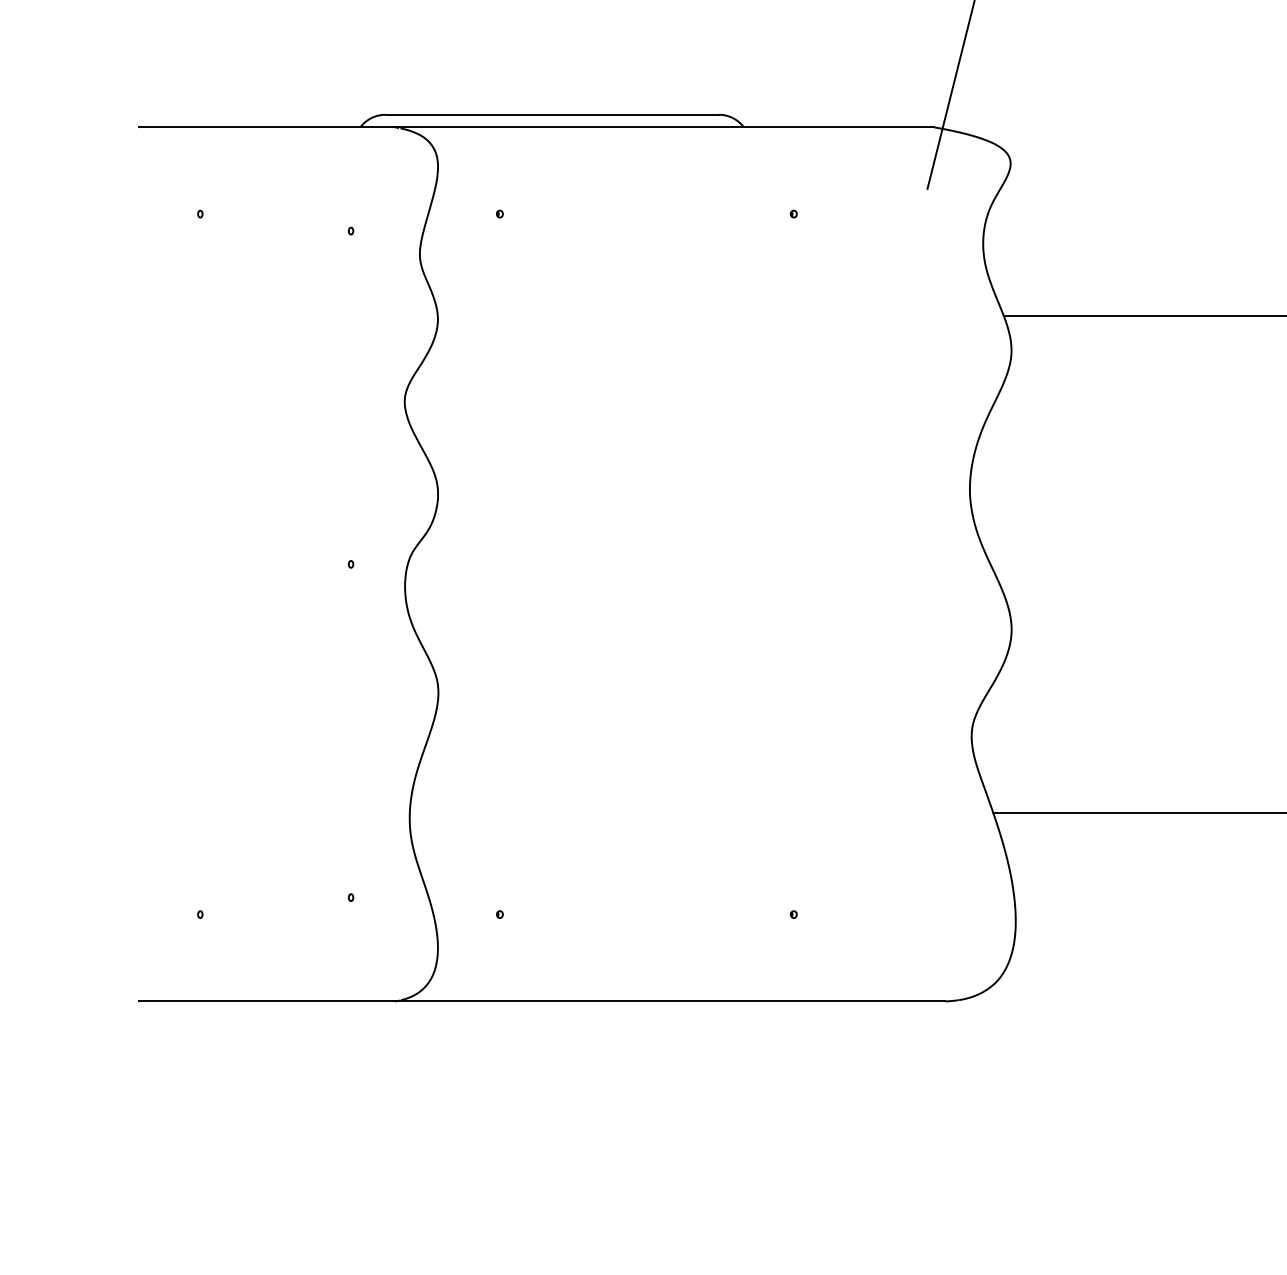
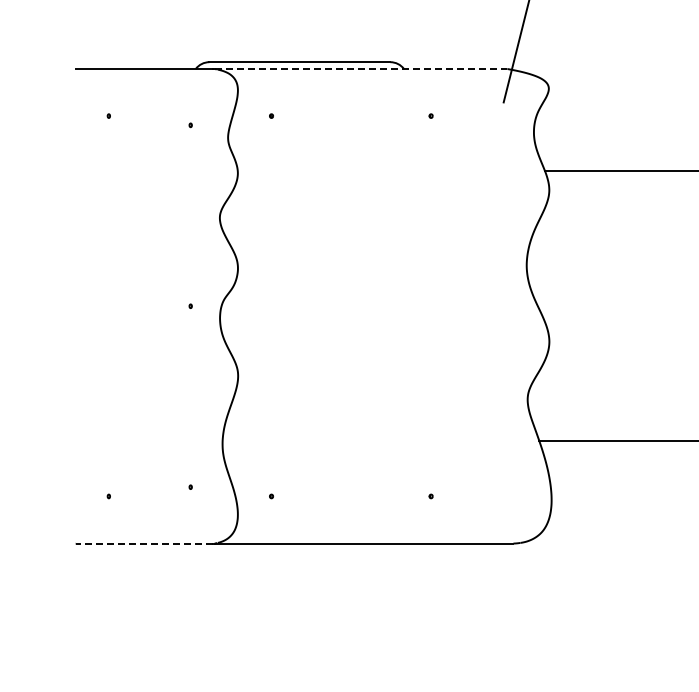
line: (665, 128) -> (361, 69), solid -> dashed
line: (265, 1001) -> (144, 543), solid -> dashed

